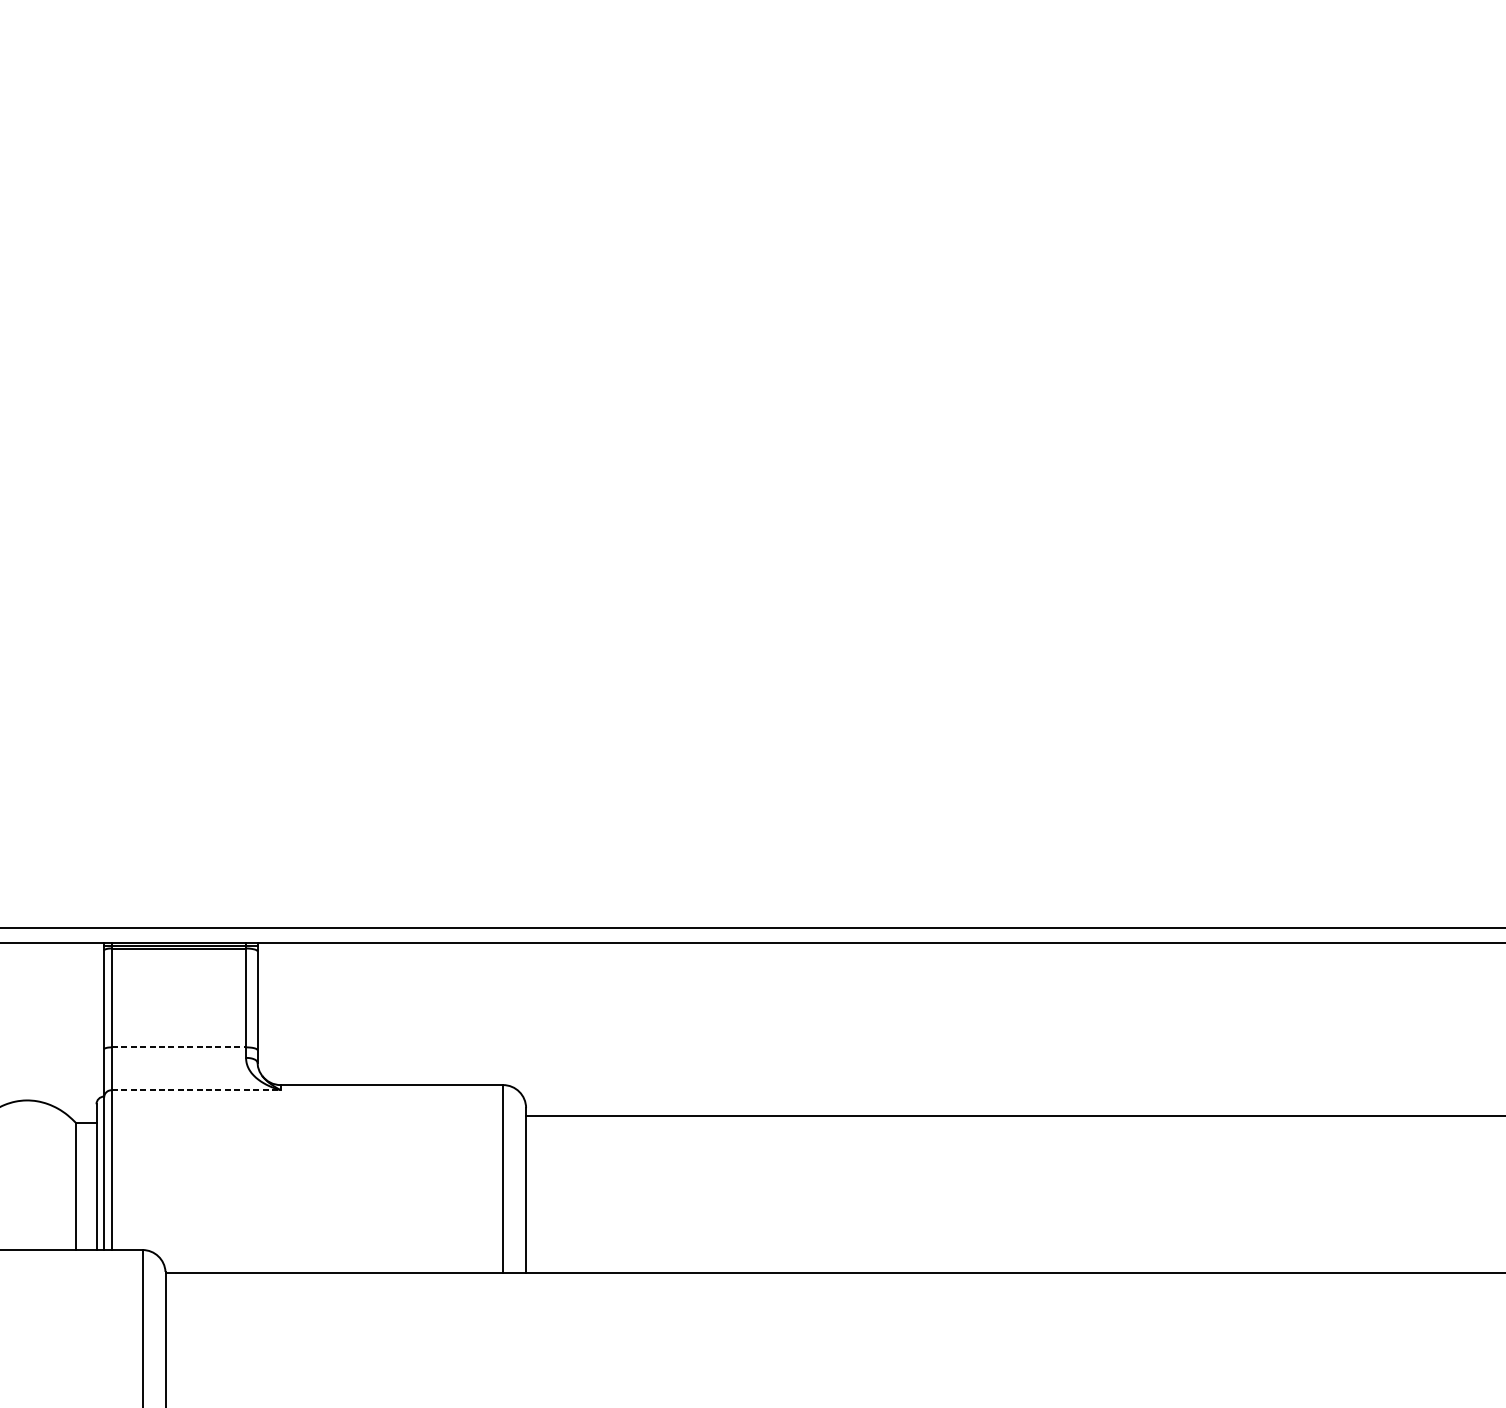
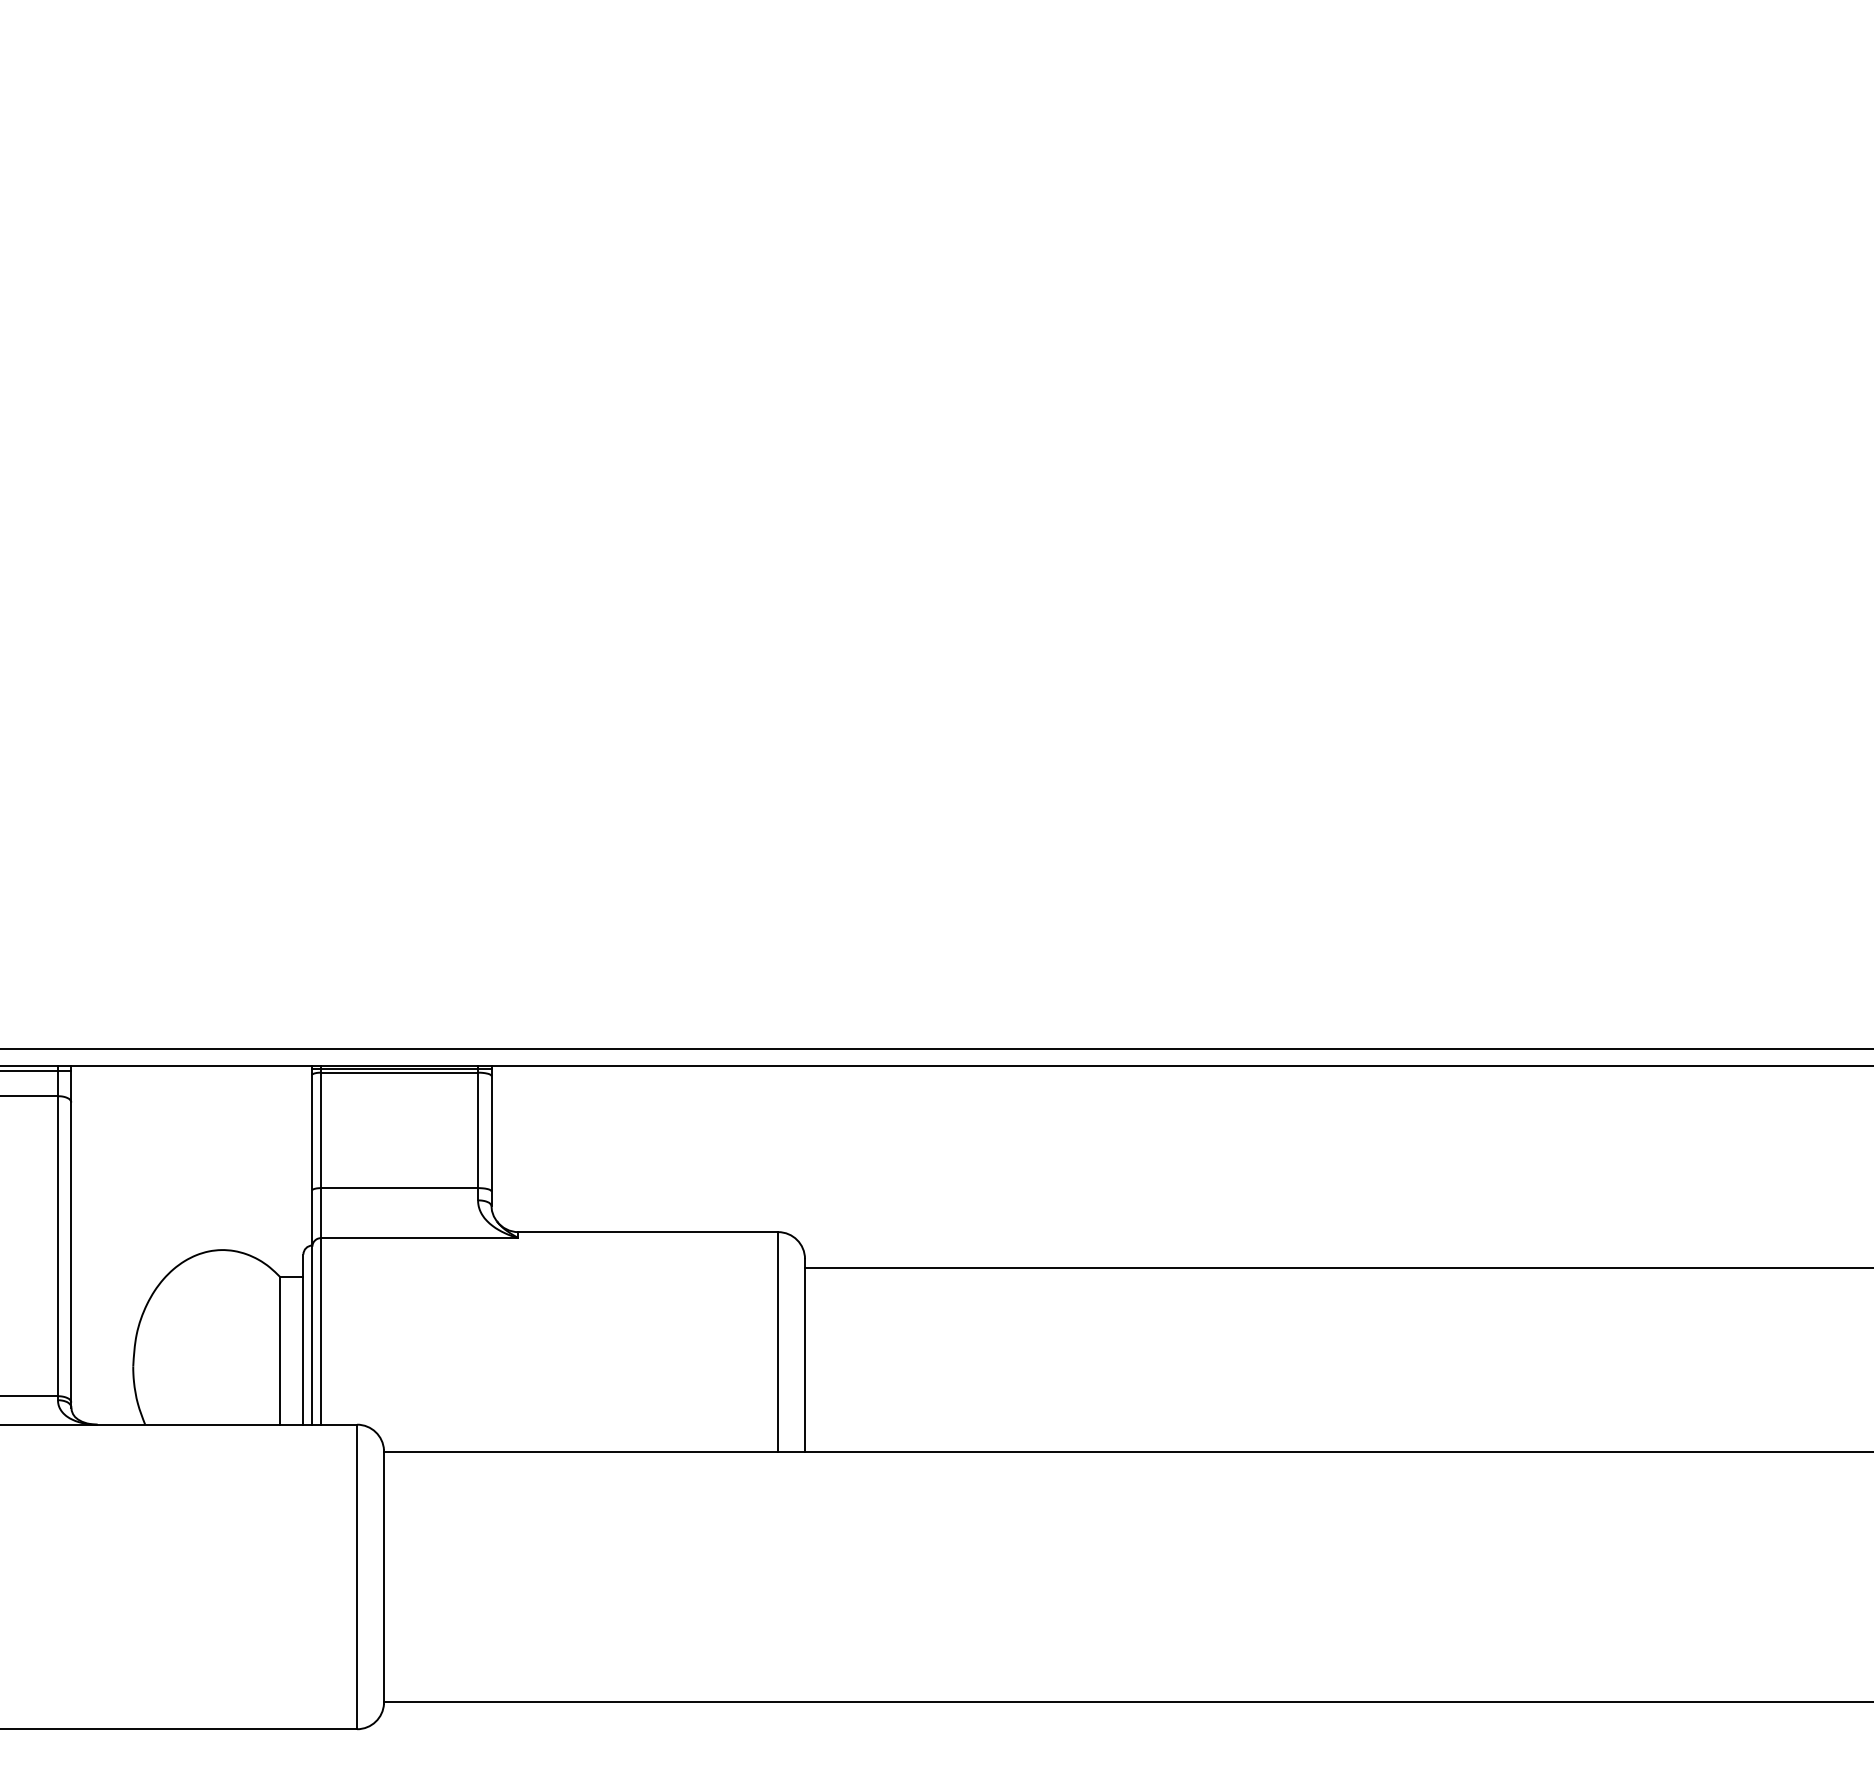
line: (179, 1047) -> (400, 1188), dashed -> solid
line: (195, 1090) -> (419, 1238), dashed -> solid

